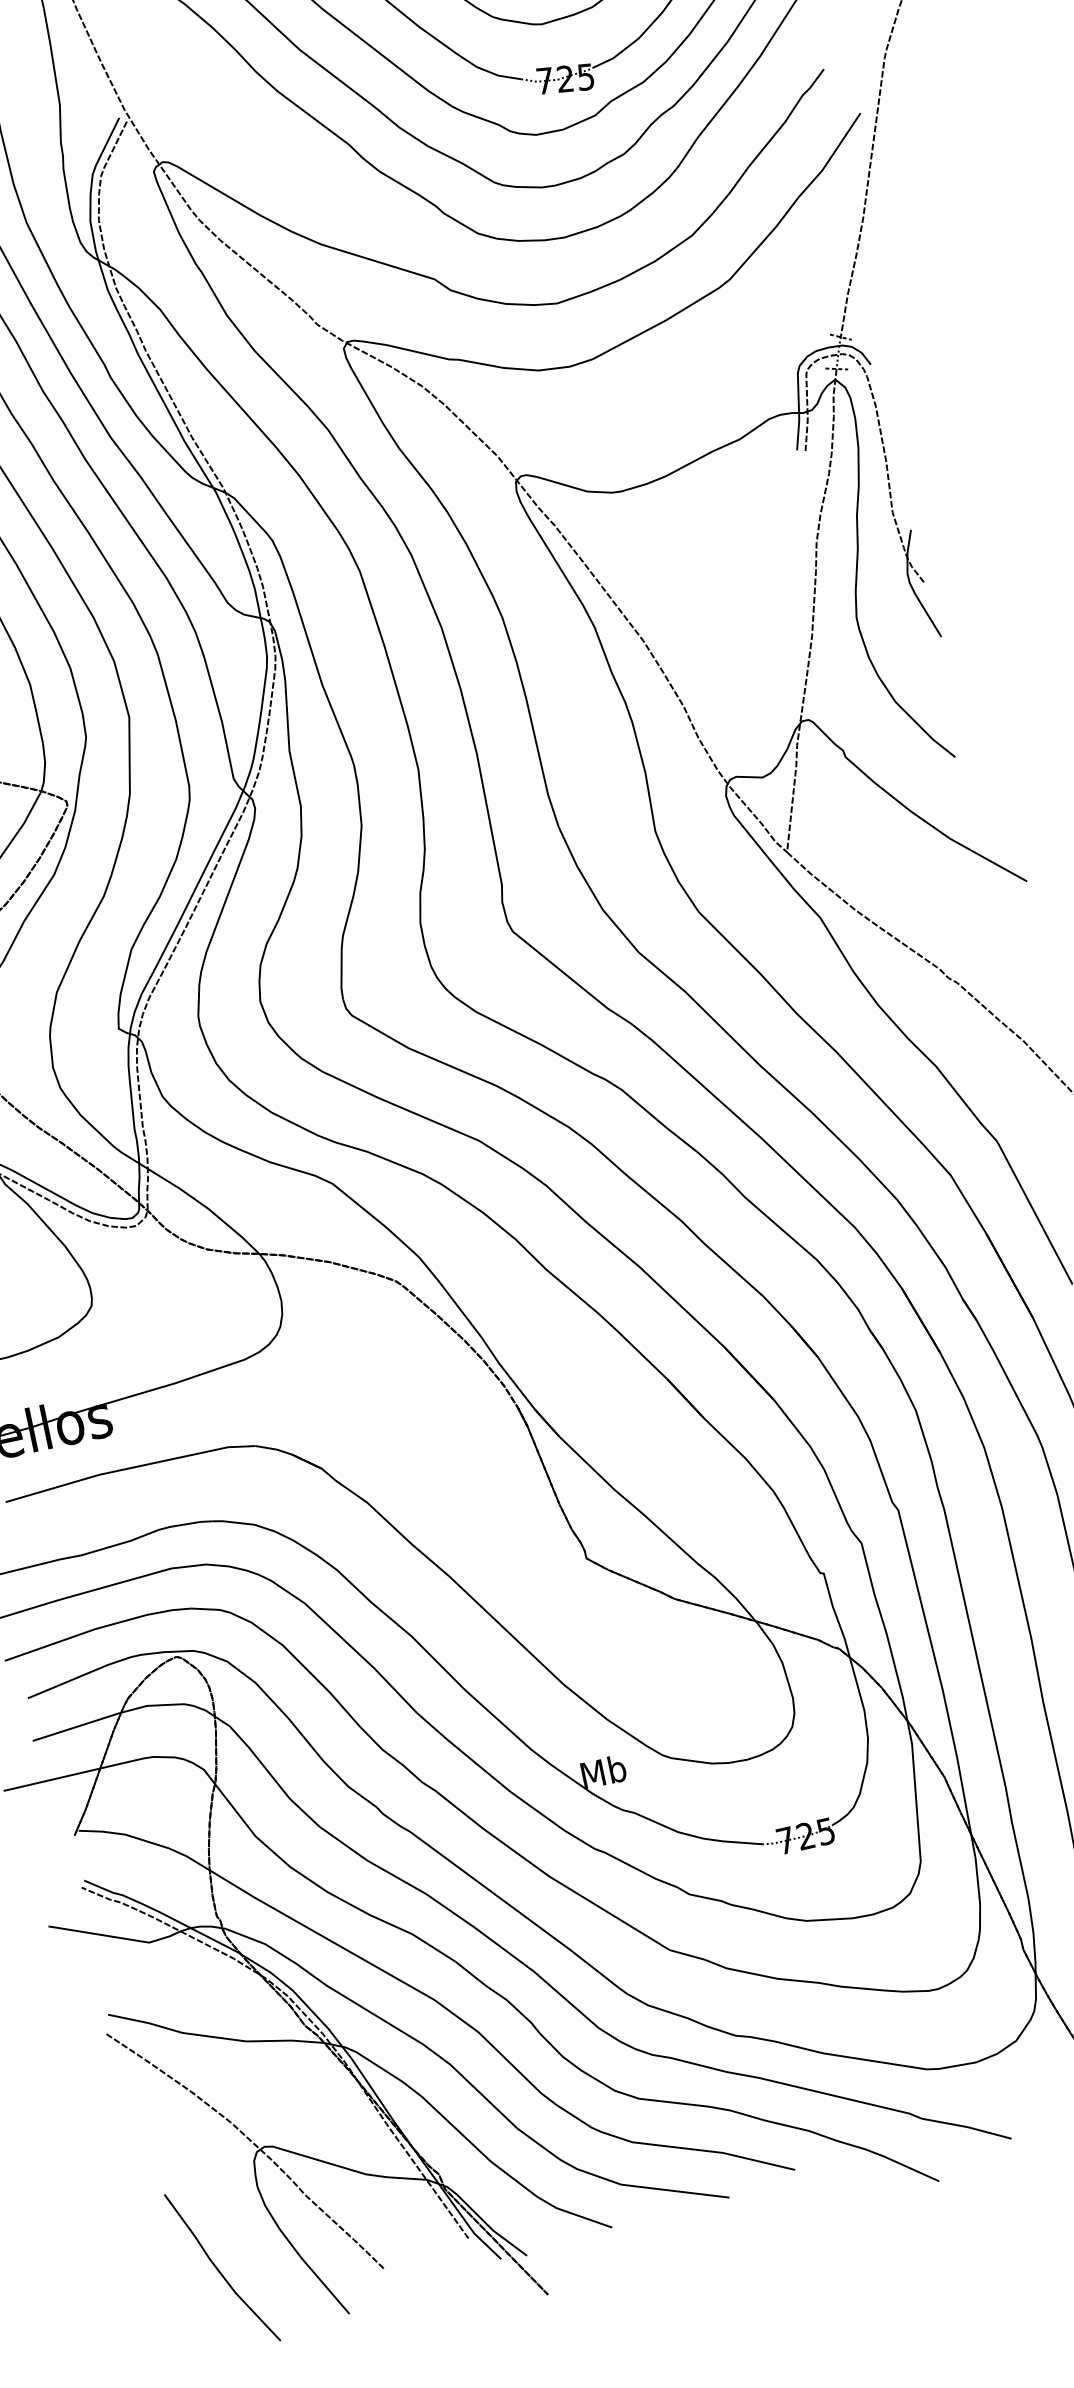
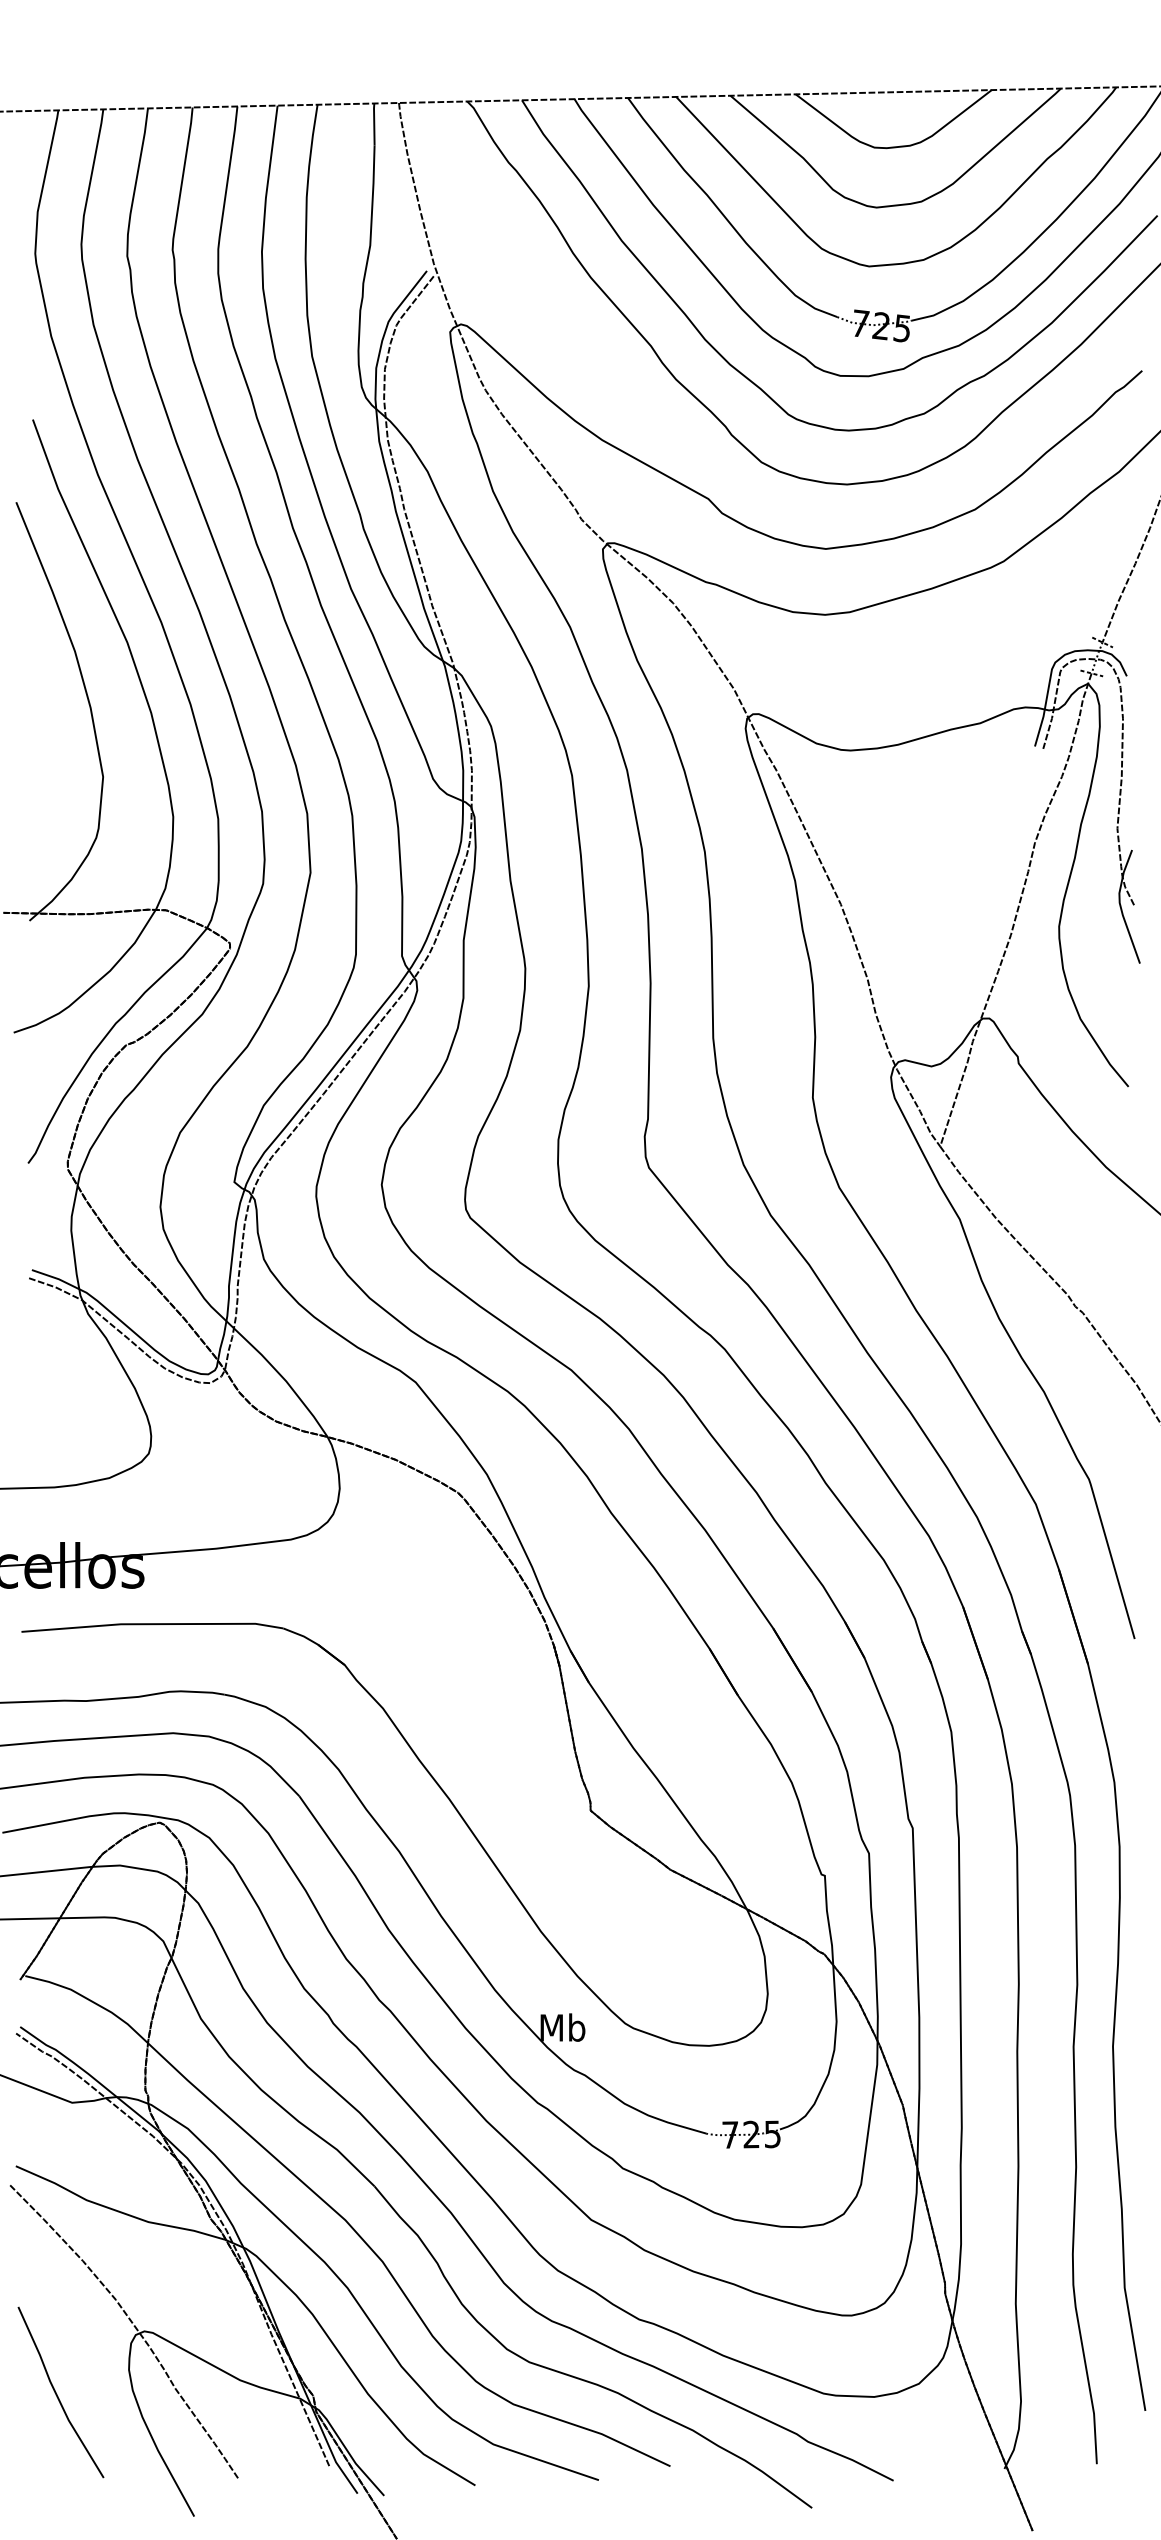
line: (219, 2270) -> (57, 2394), moved

